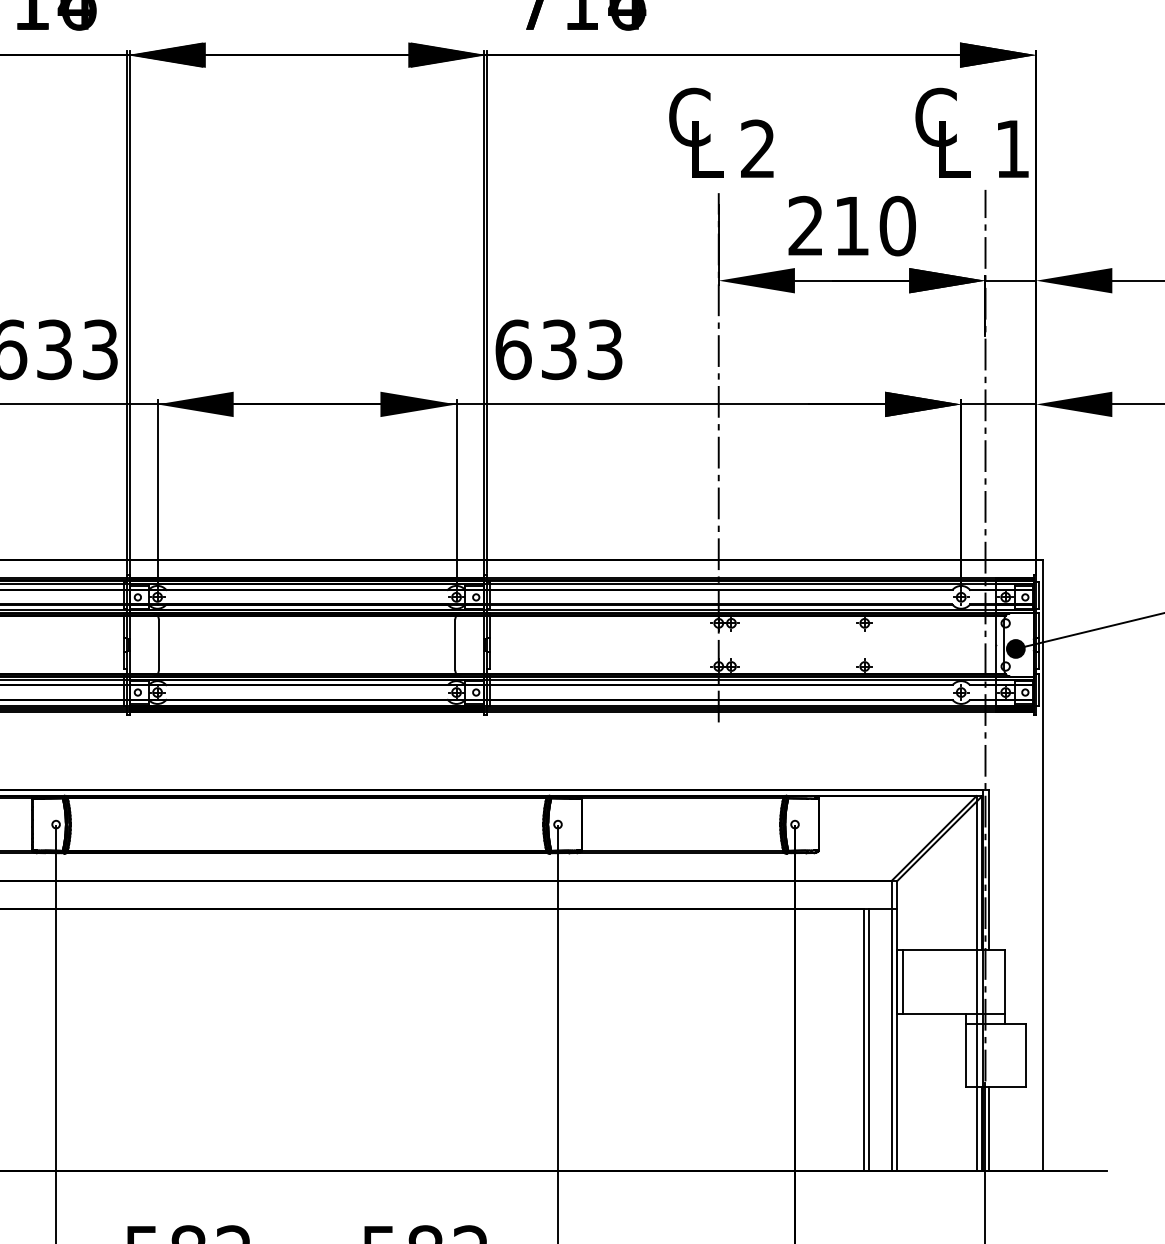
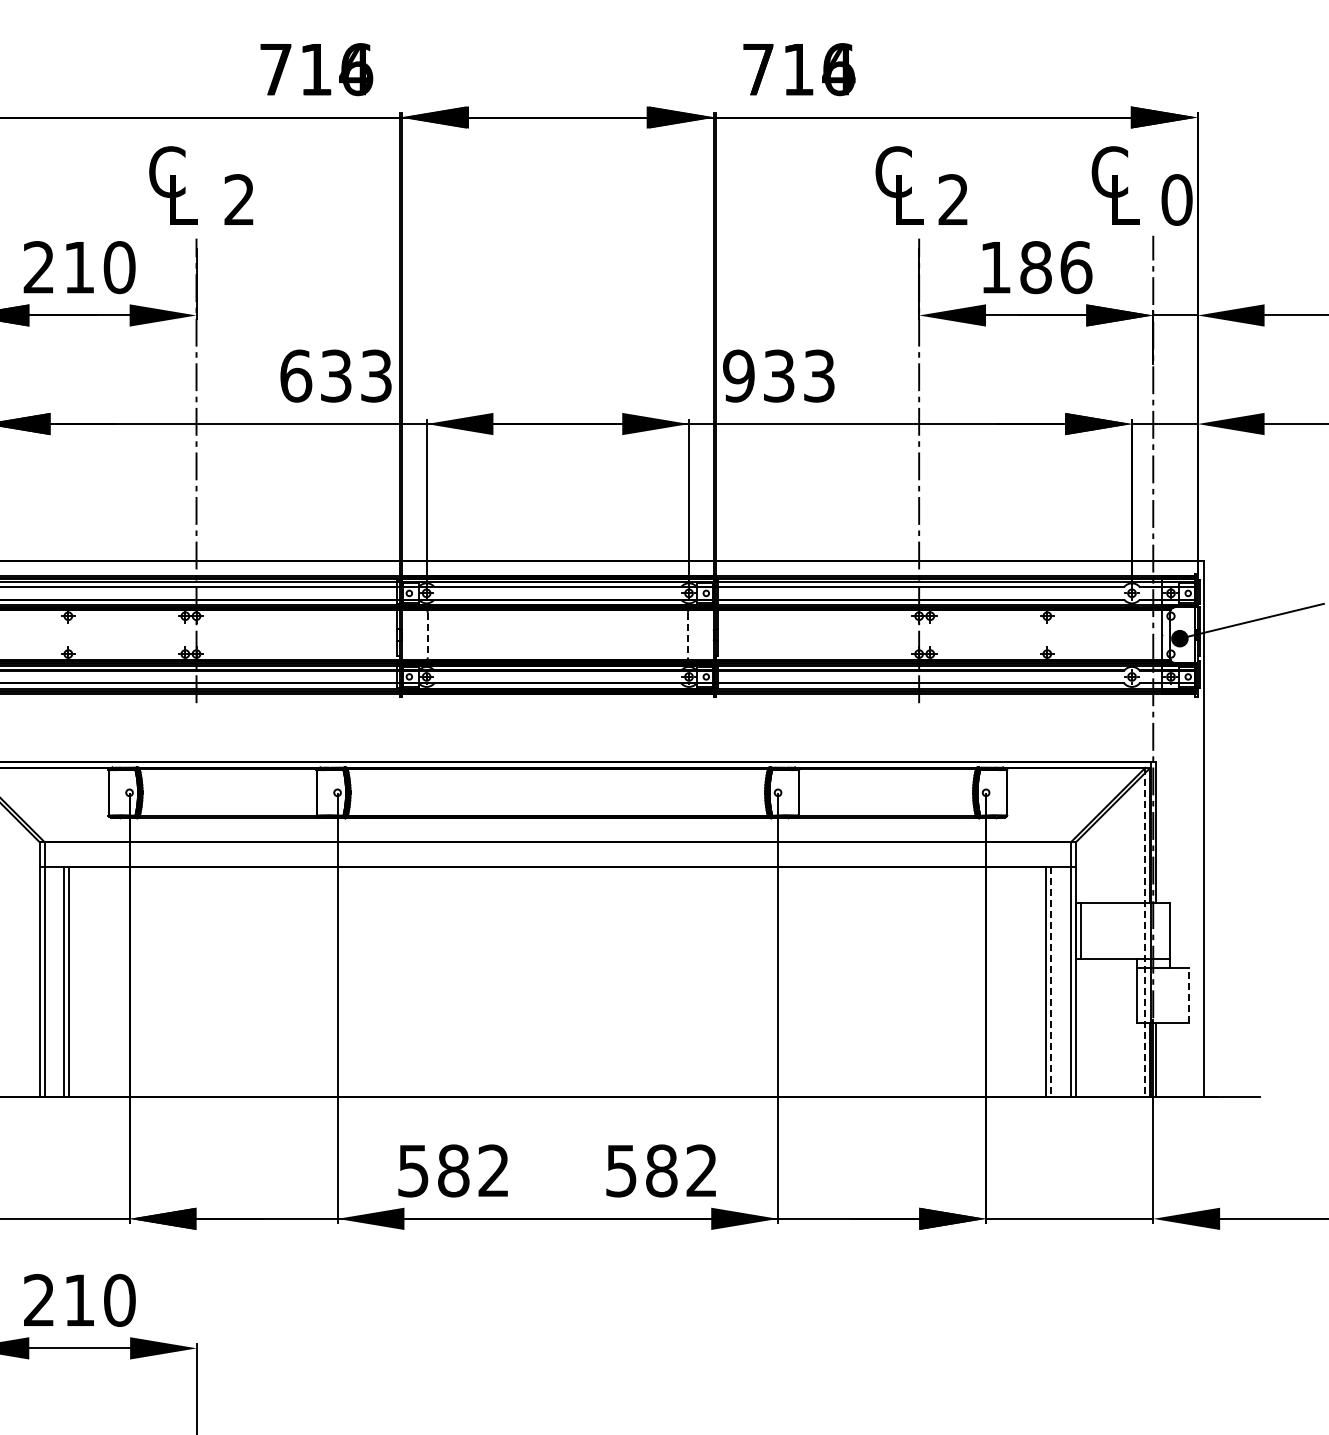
text: (1011, 148) -> (1176, 199), 1 -> 0
text: (852, 226) -> (1036, 267), 210 -> 186
text: (514, 349) -> (739, 375), 633 -> 933
line: (158, 645) -> (427, 635), solid -> dashed
line: (454, 645) -> (687, 635), solid -> dashed
line: (976, 983) -> (1145, 932), solid -> dashed
line: (869, 1040) -> (1051, 982), solid -> dashed
line: (1025, 1055) -> (1188, 995), solid -> dashed

